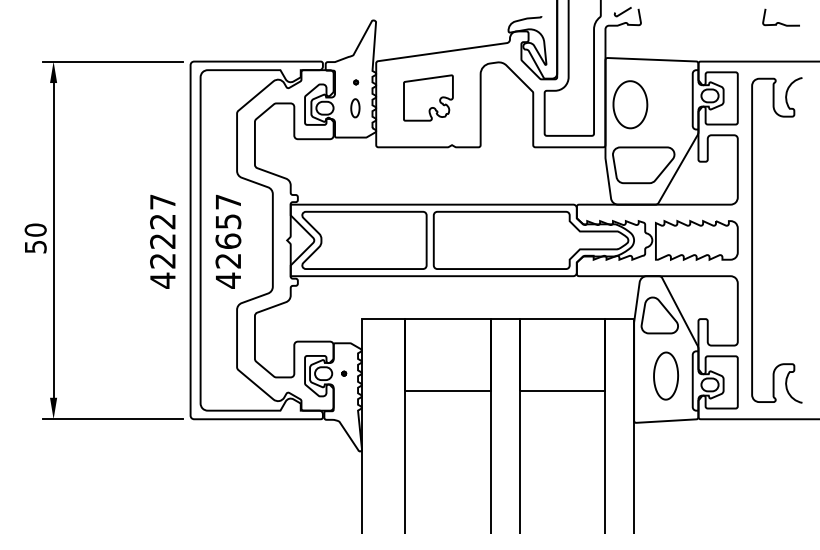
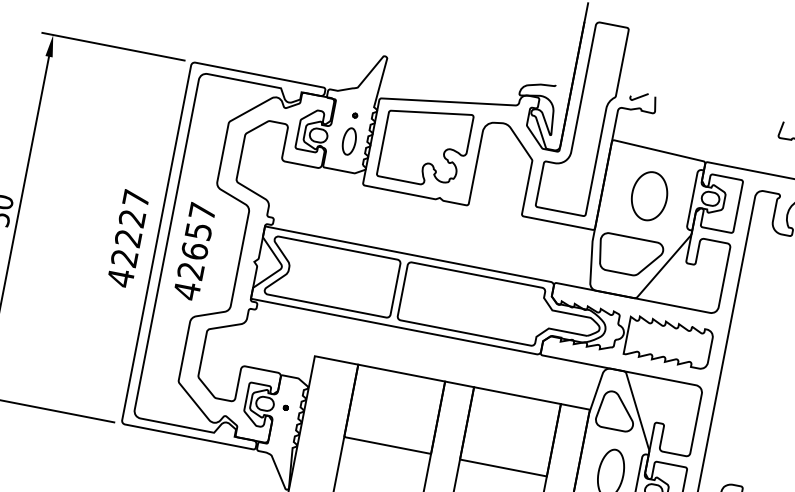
part: (428, 97) -> (425, 145), size x1.67
part: (630, 104) -> (649, 196), moved
part: (355, 108) -> (349, 141), size x1.43

